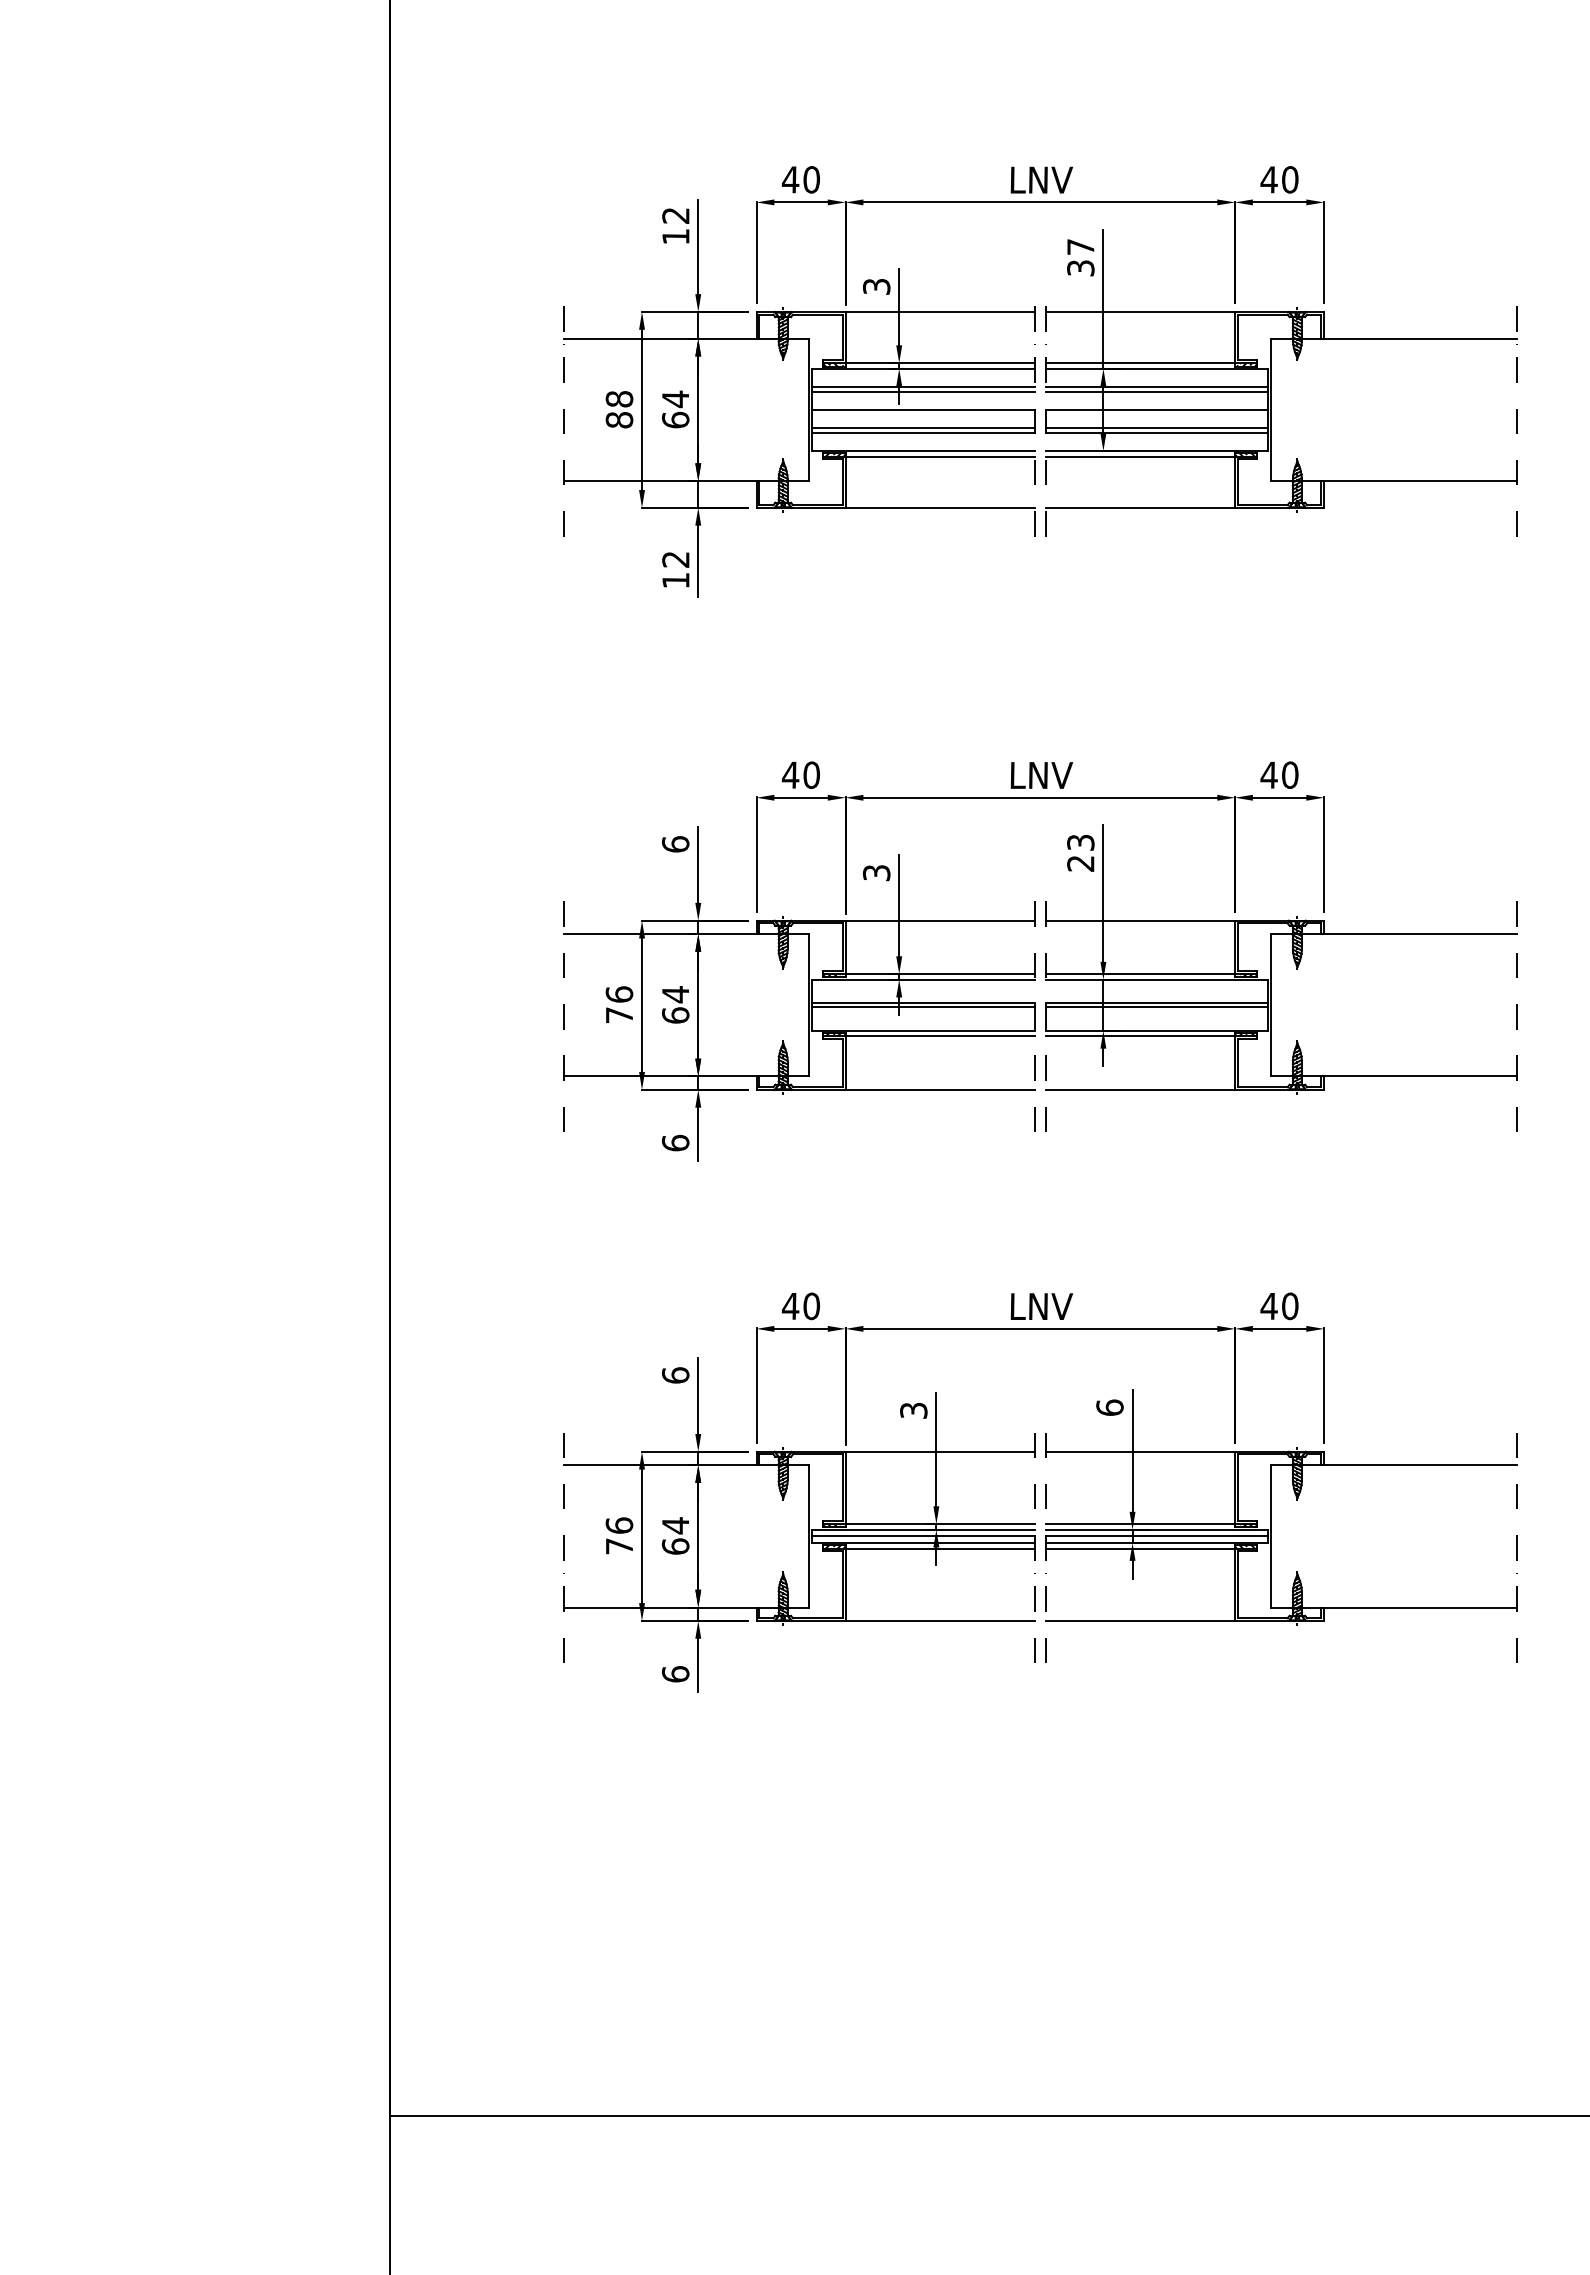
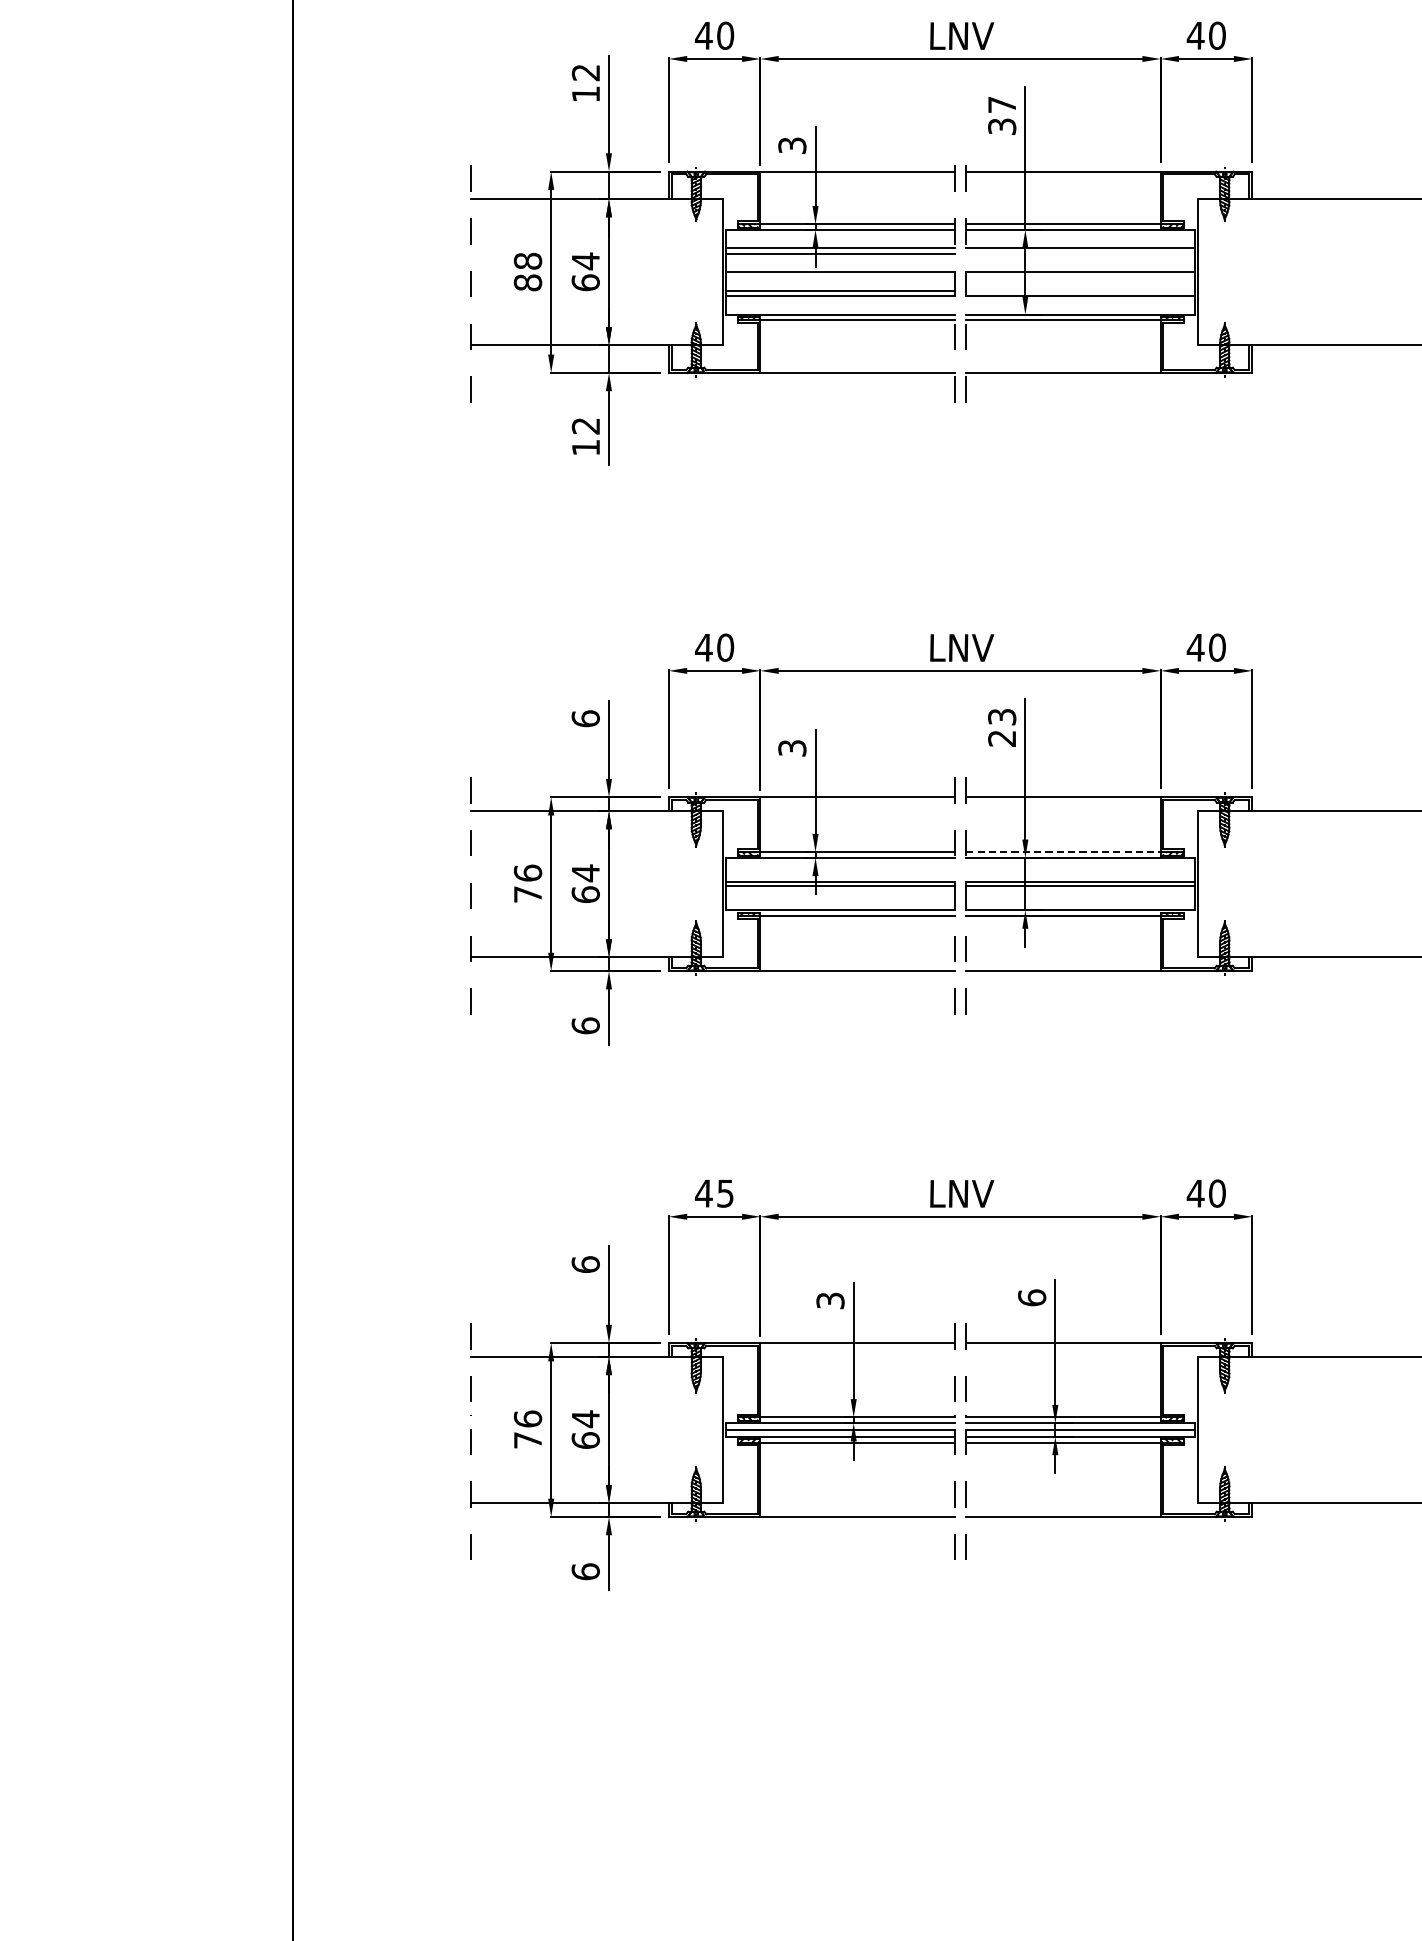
line: (1156, 392) -> (1079, 254), removed
line: (1156, 427) -> (1079, 290), removed
line: (1140, 974) -> (1063, 852), solid -> dashed
text: (811, 1306) -> (725, 1193), 40 -> 45

